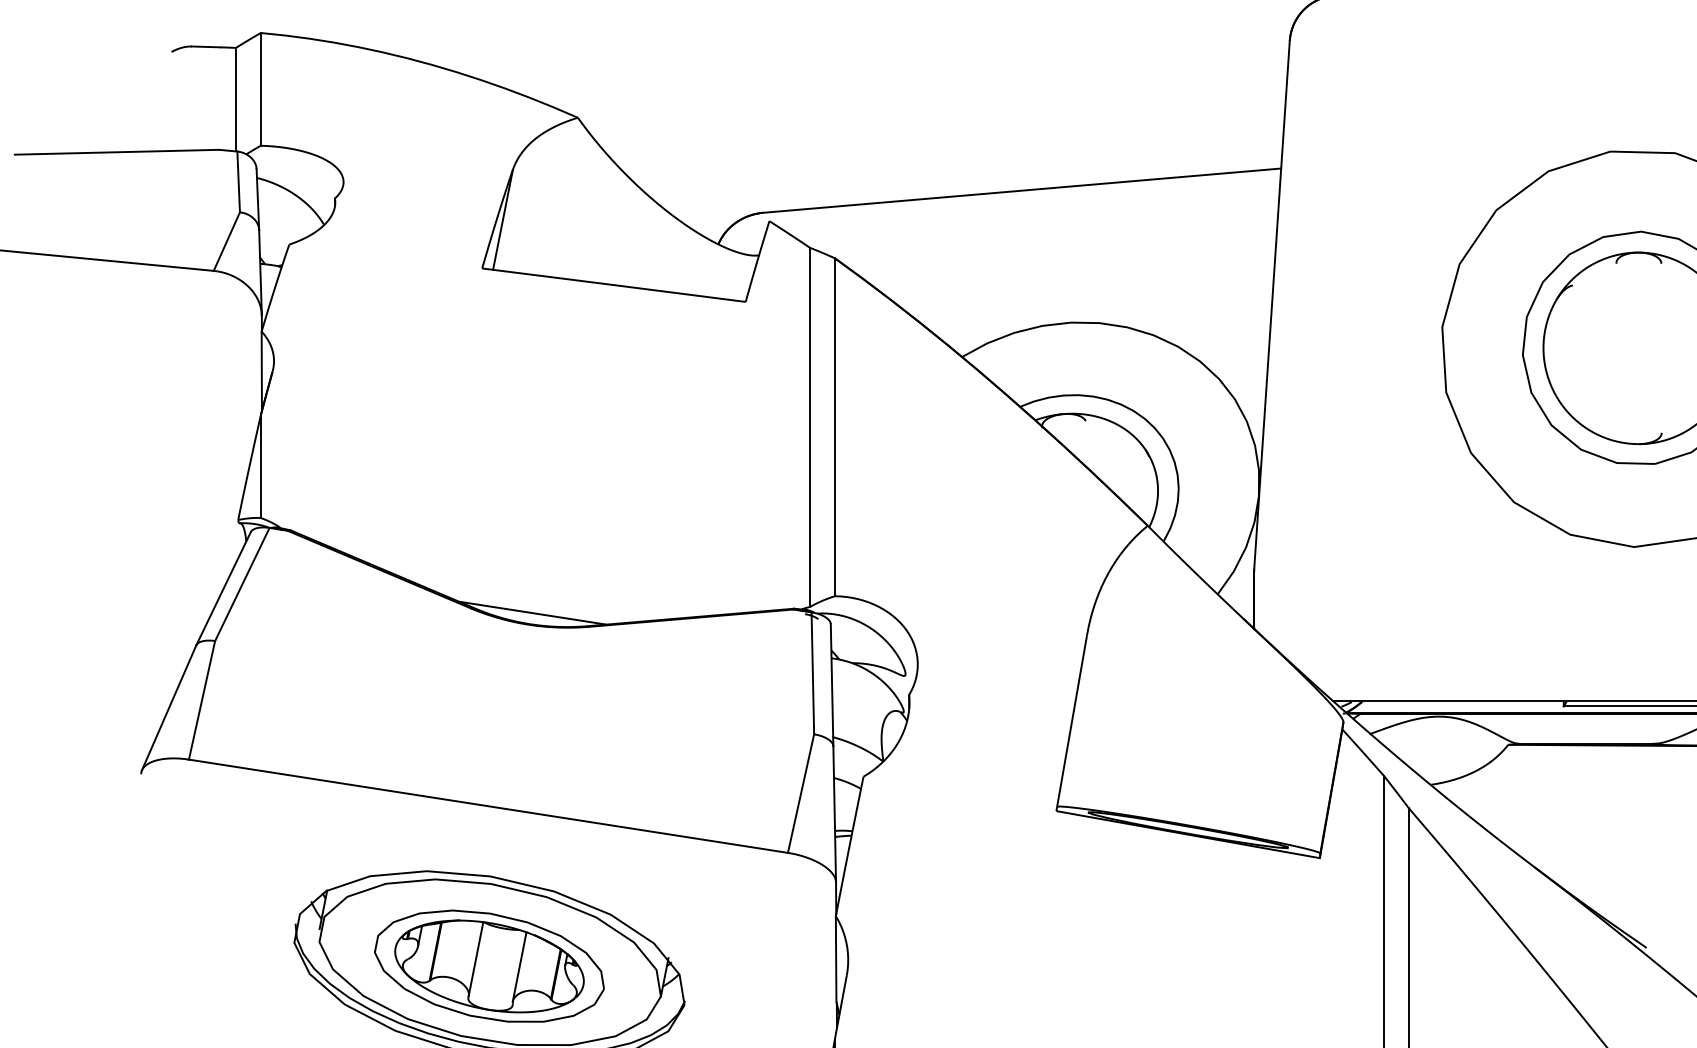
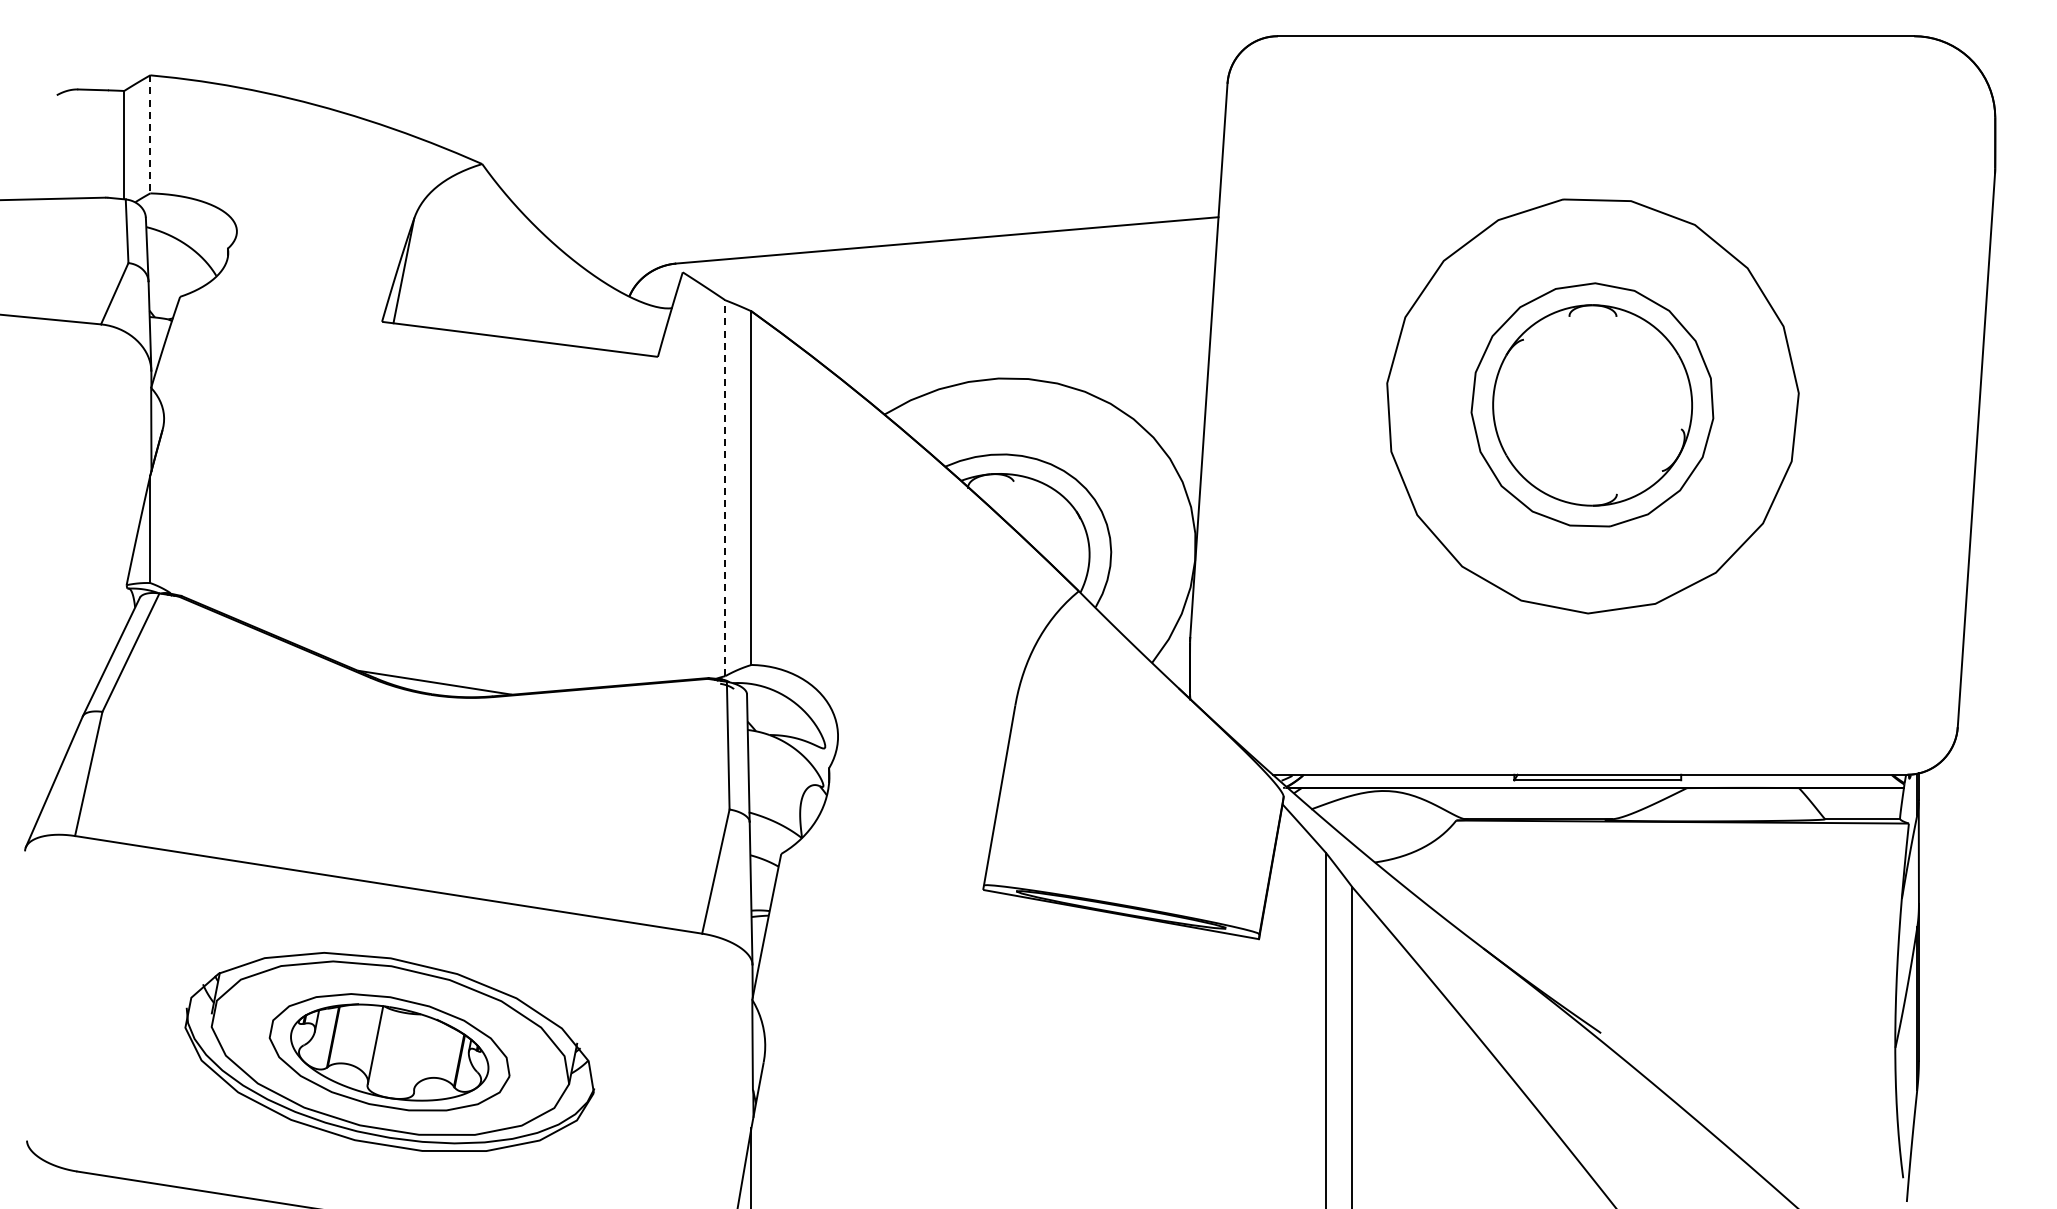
line: (261, 89) -> (150, 134), solid -> dashed
line: (810, 427) -> (725, 488), solid -> dashed
line: (519, 966) -> (421, 1052), removed

